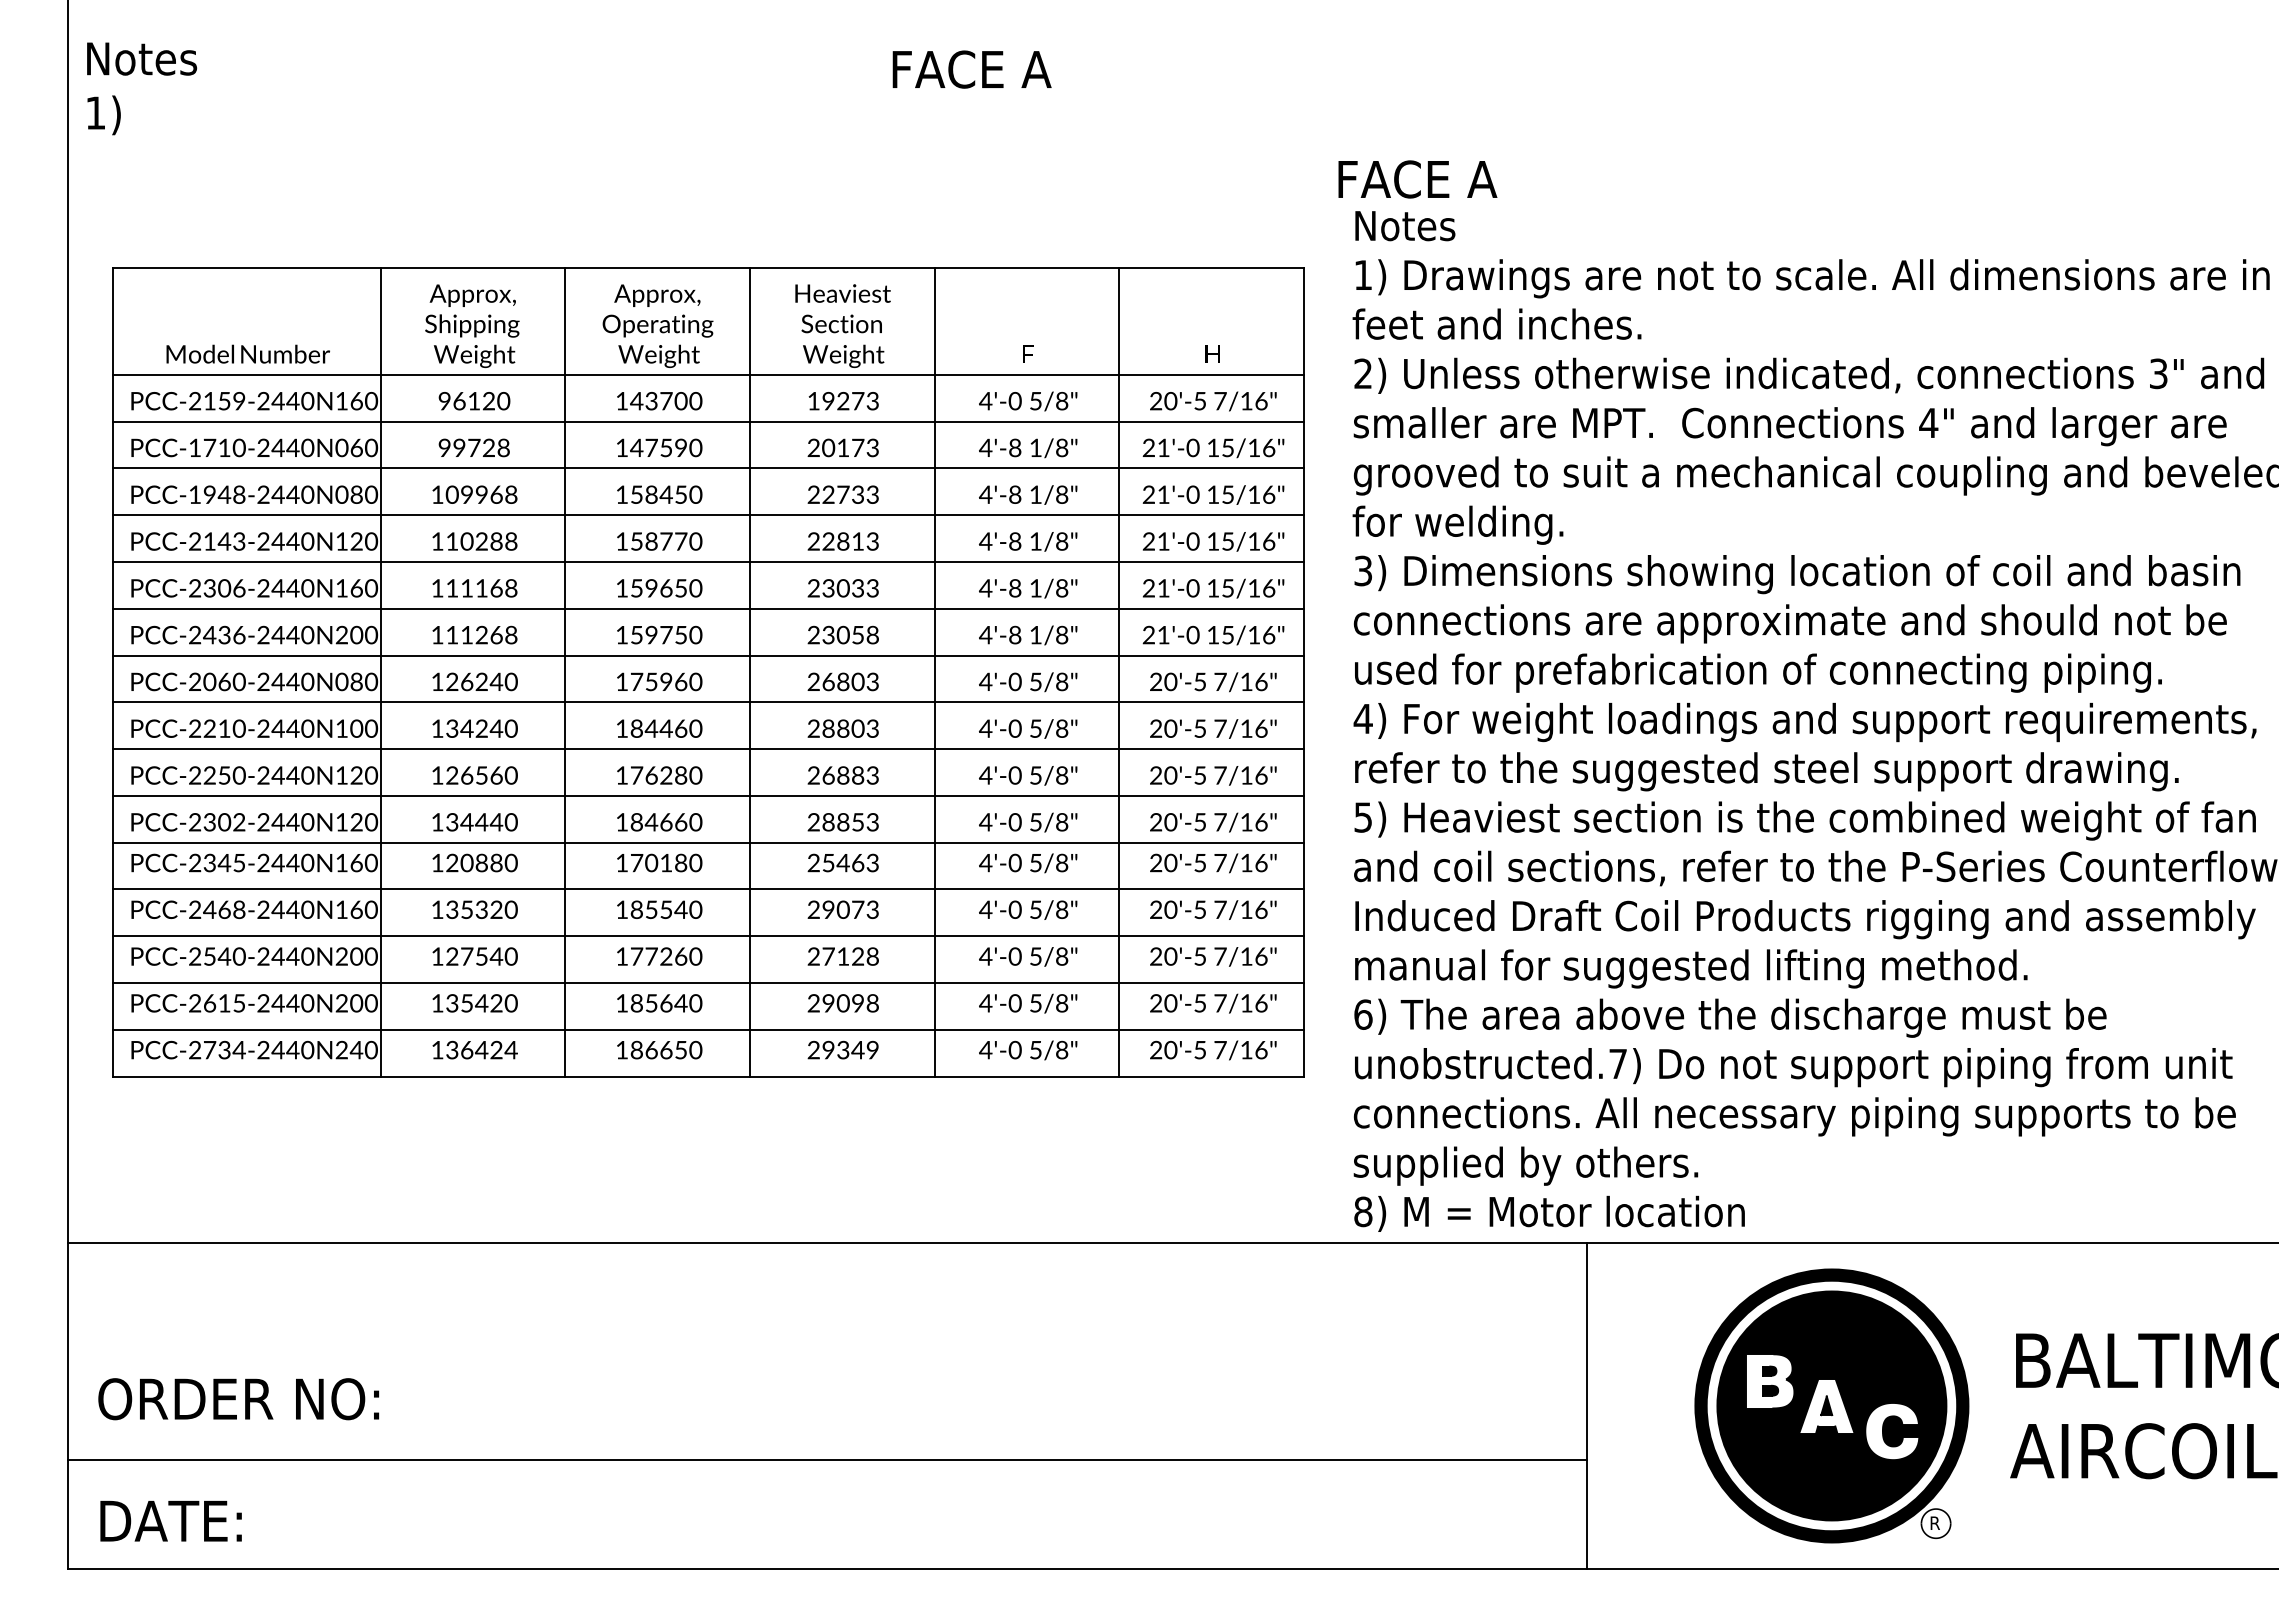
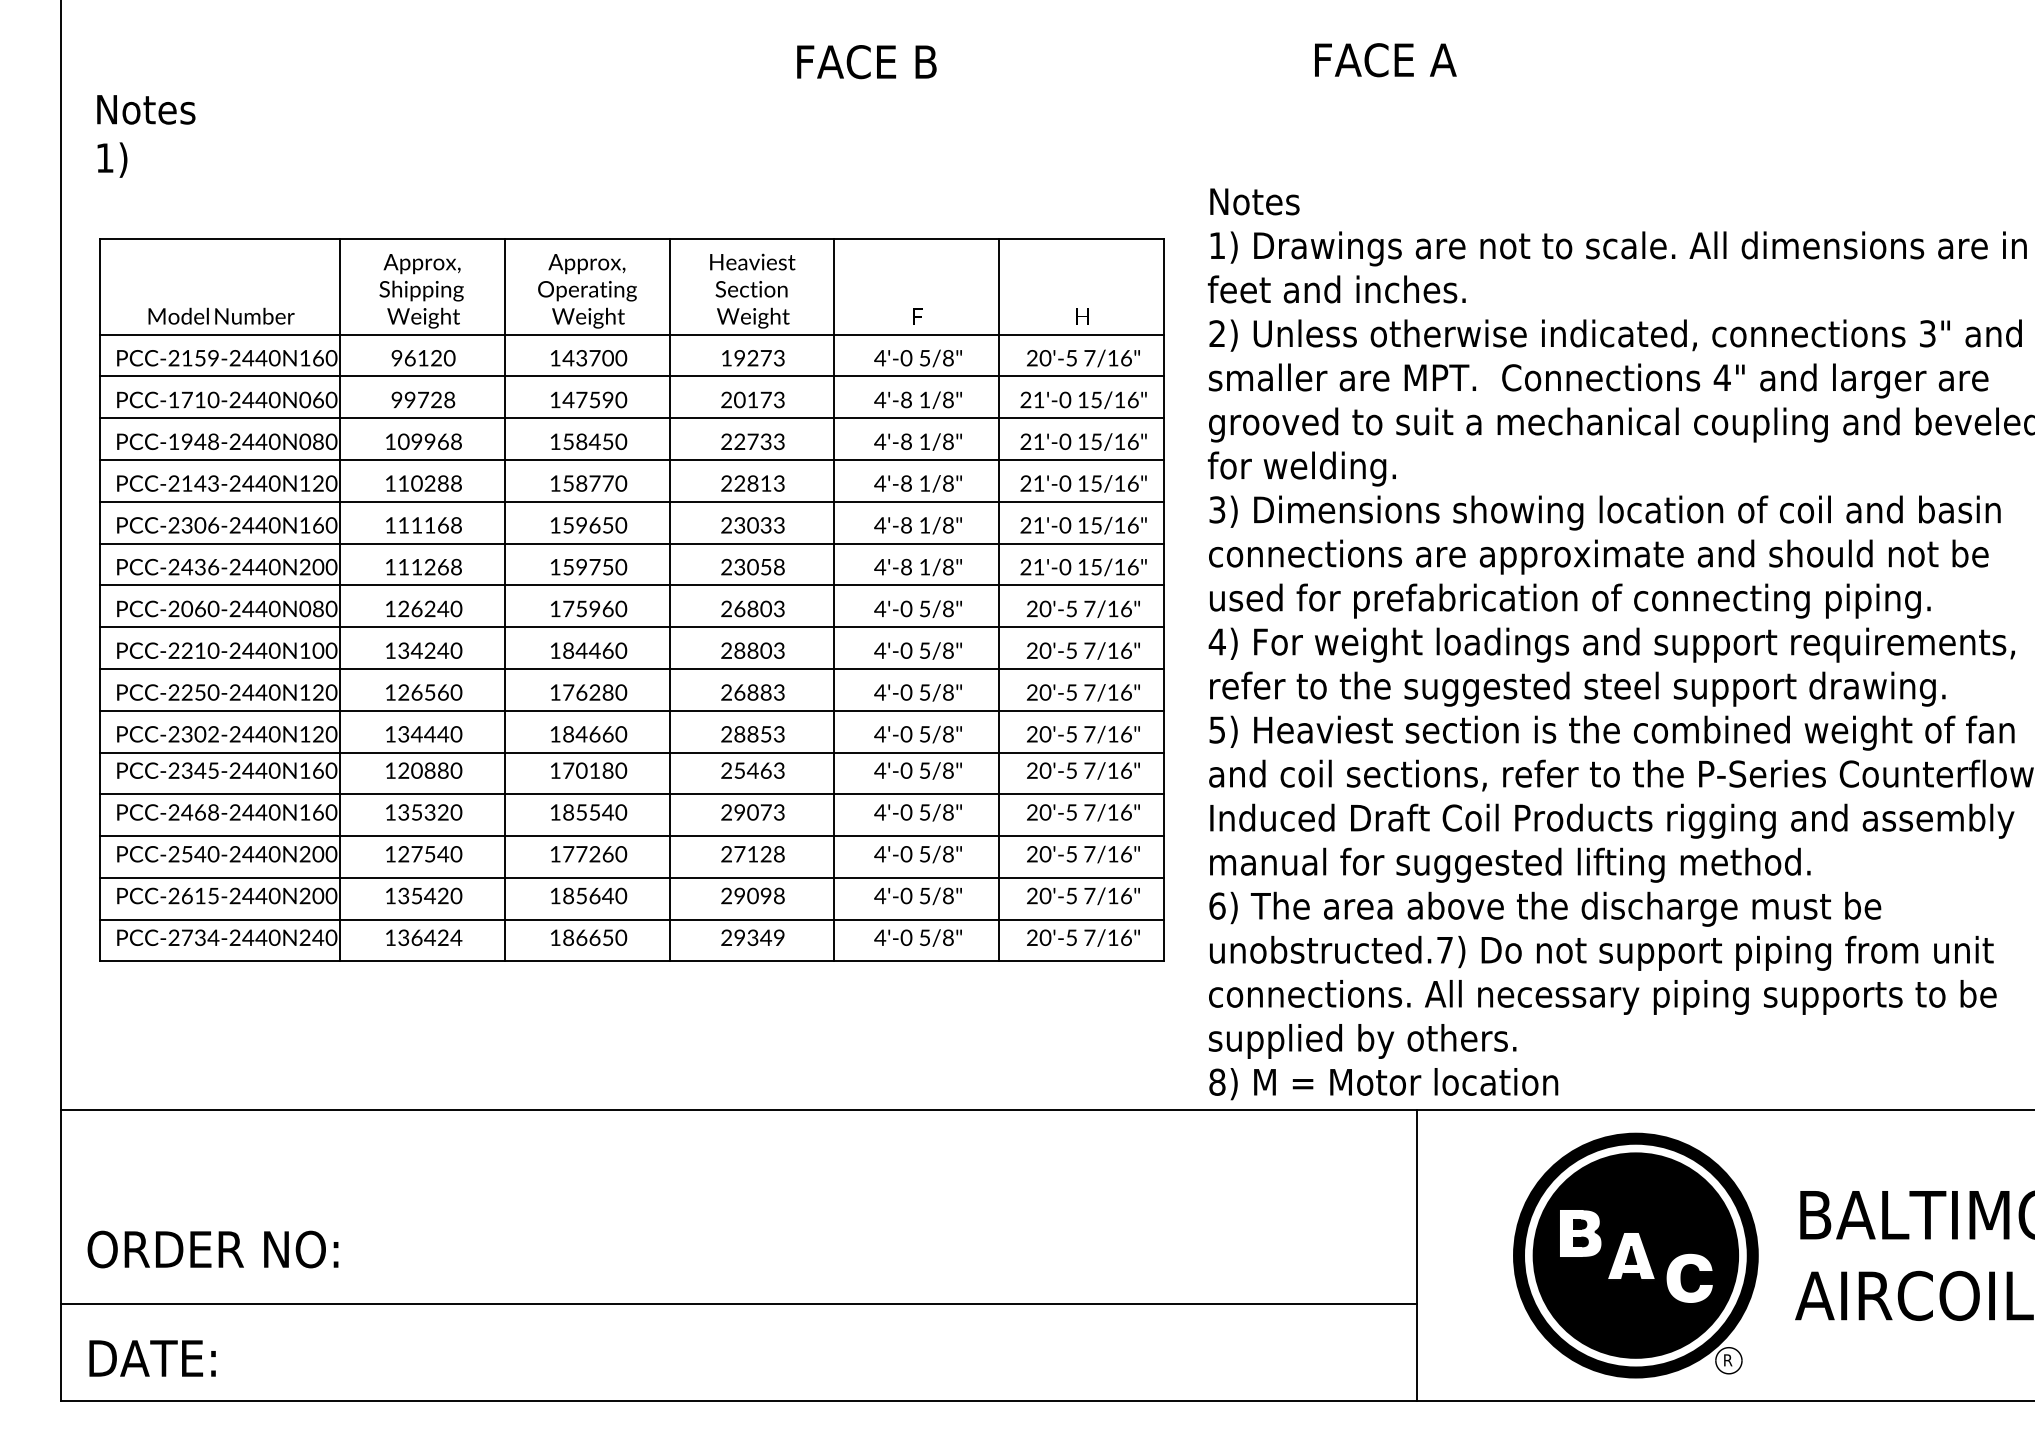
text: (1036, 69) -> (925, 61), FACE A -> FACE B
text: (142, 88) -> (146, 136), moved
text: (1417, 179) -> (1385, 60), moved

